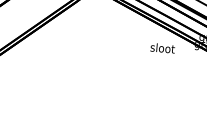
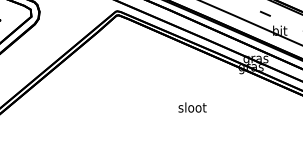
text: (162, 48) -> (192, 107), moved

